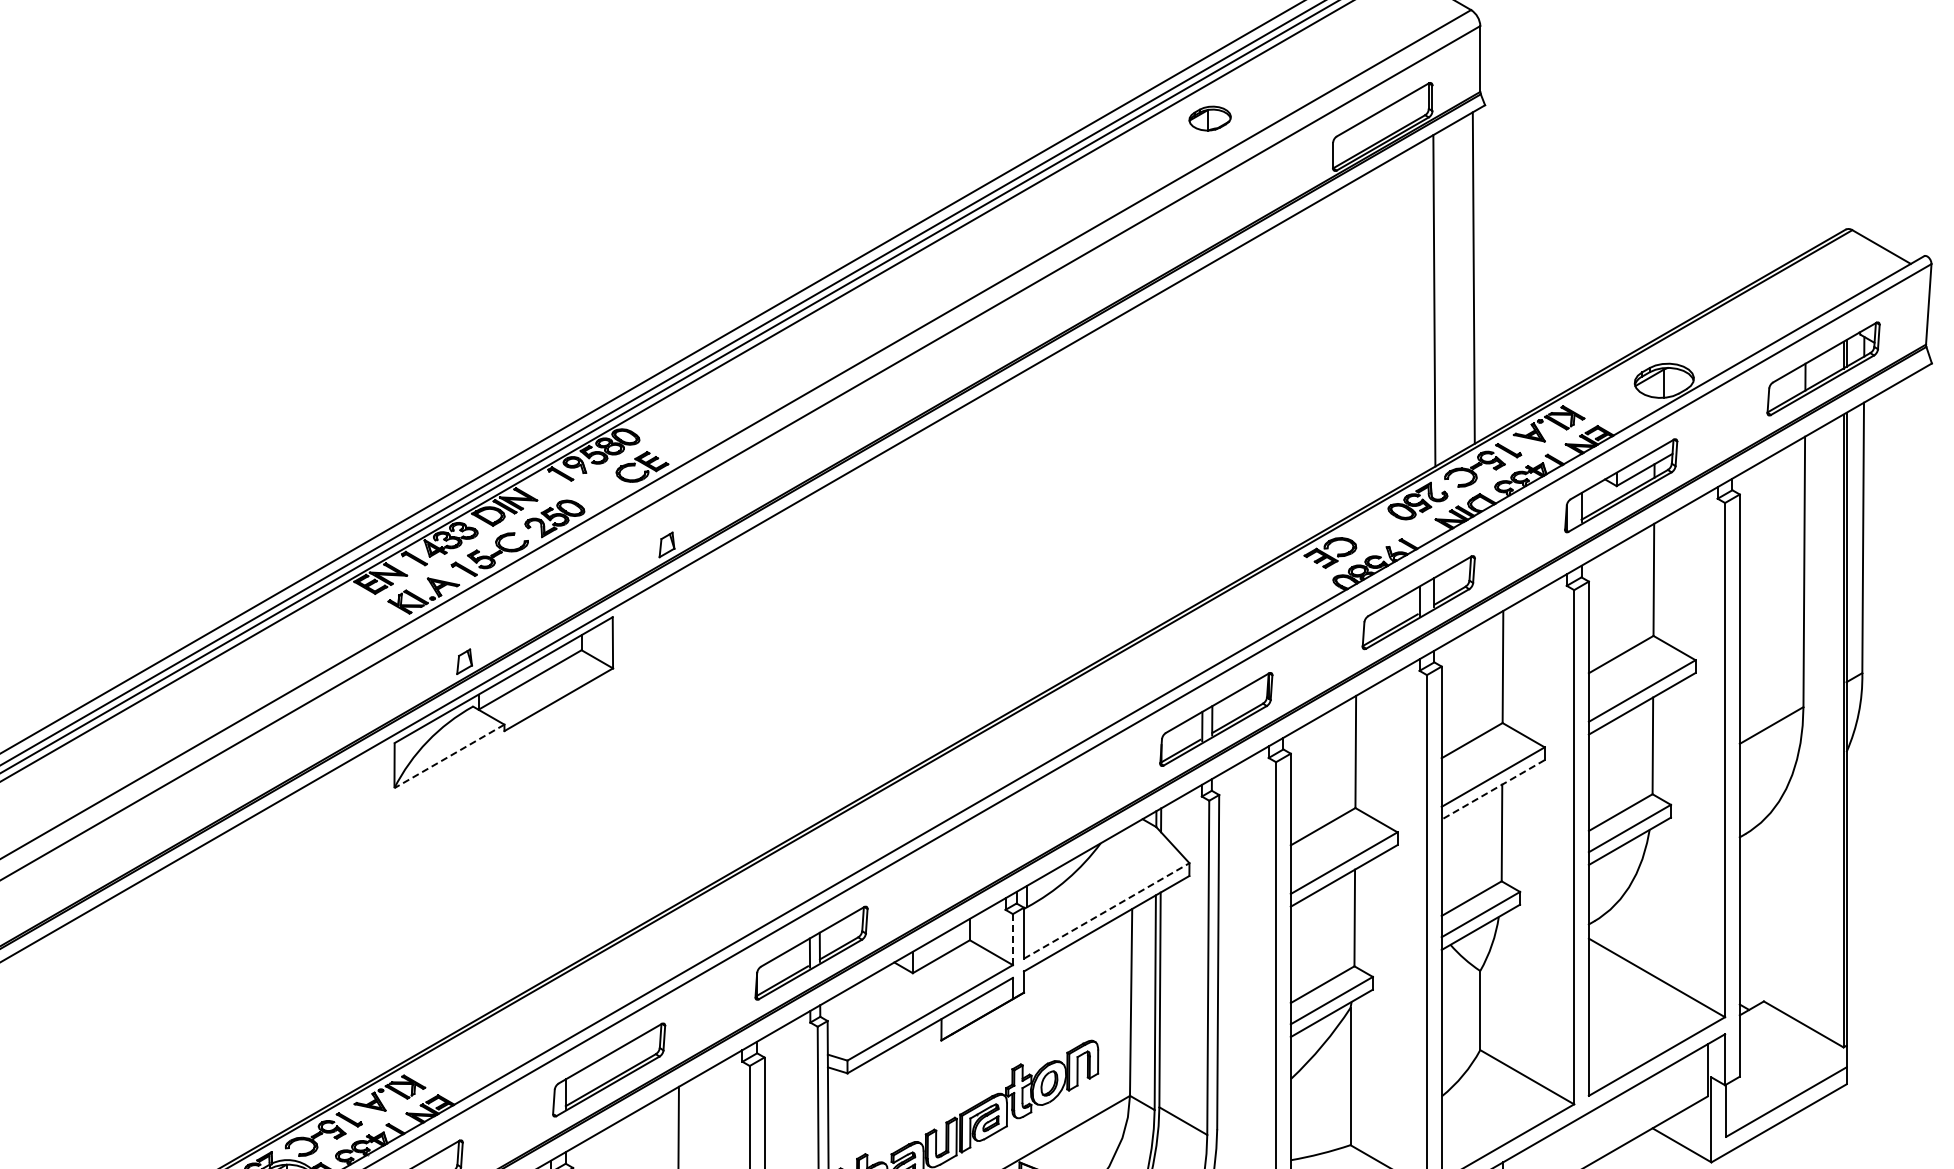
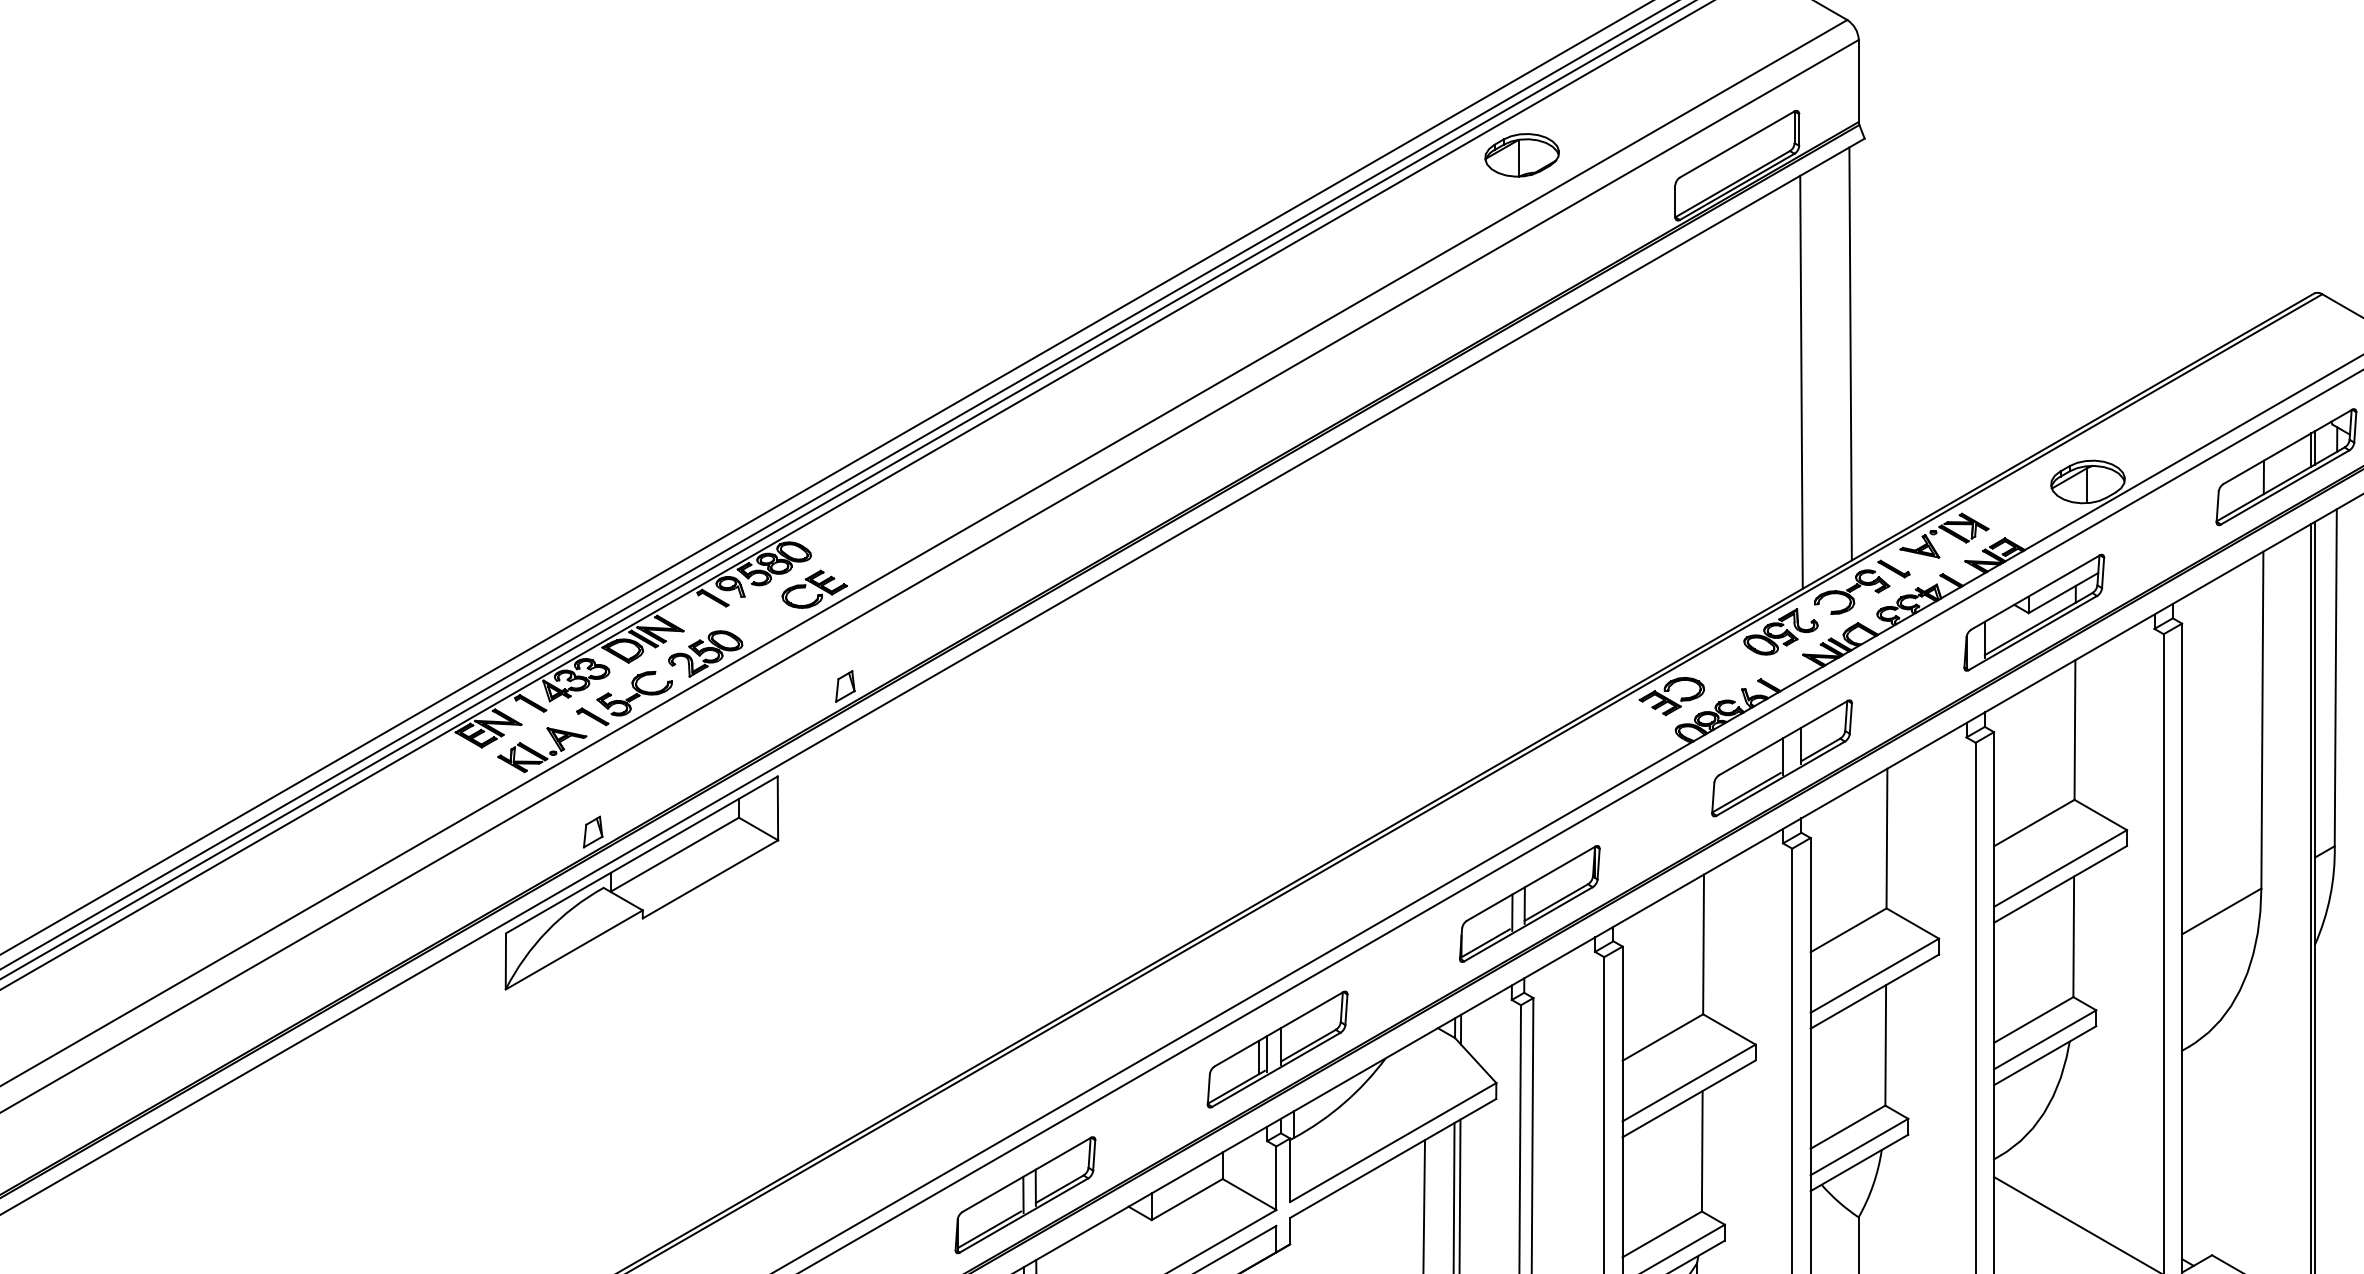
part: (1209, 118) -> (1521, 155), size x1.43
line: (449, 756) -> (574, 950), dashed -> solid
line: (1492, 790) -> (1873, 992), dashed -> solid
part: (1013, 835) -> (1277, 1048), added
line: (1106, 910) -> (1392, 1141), dashed -> solid
line: (1012, 939) -> (1275, 1178), dashed -> solid

